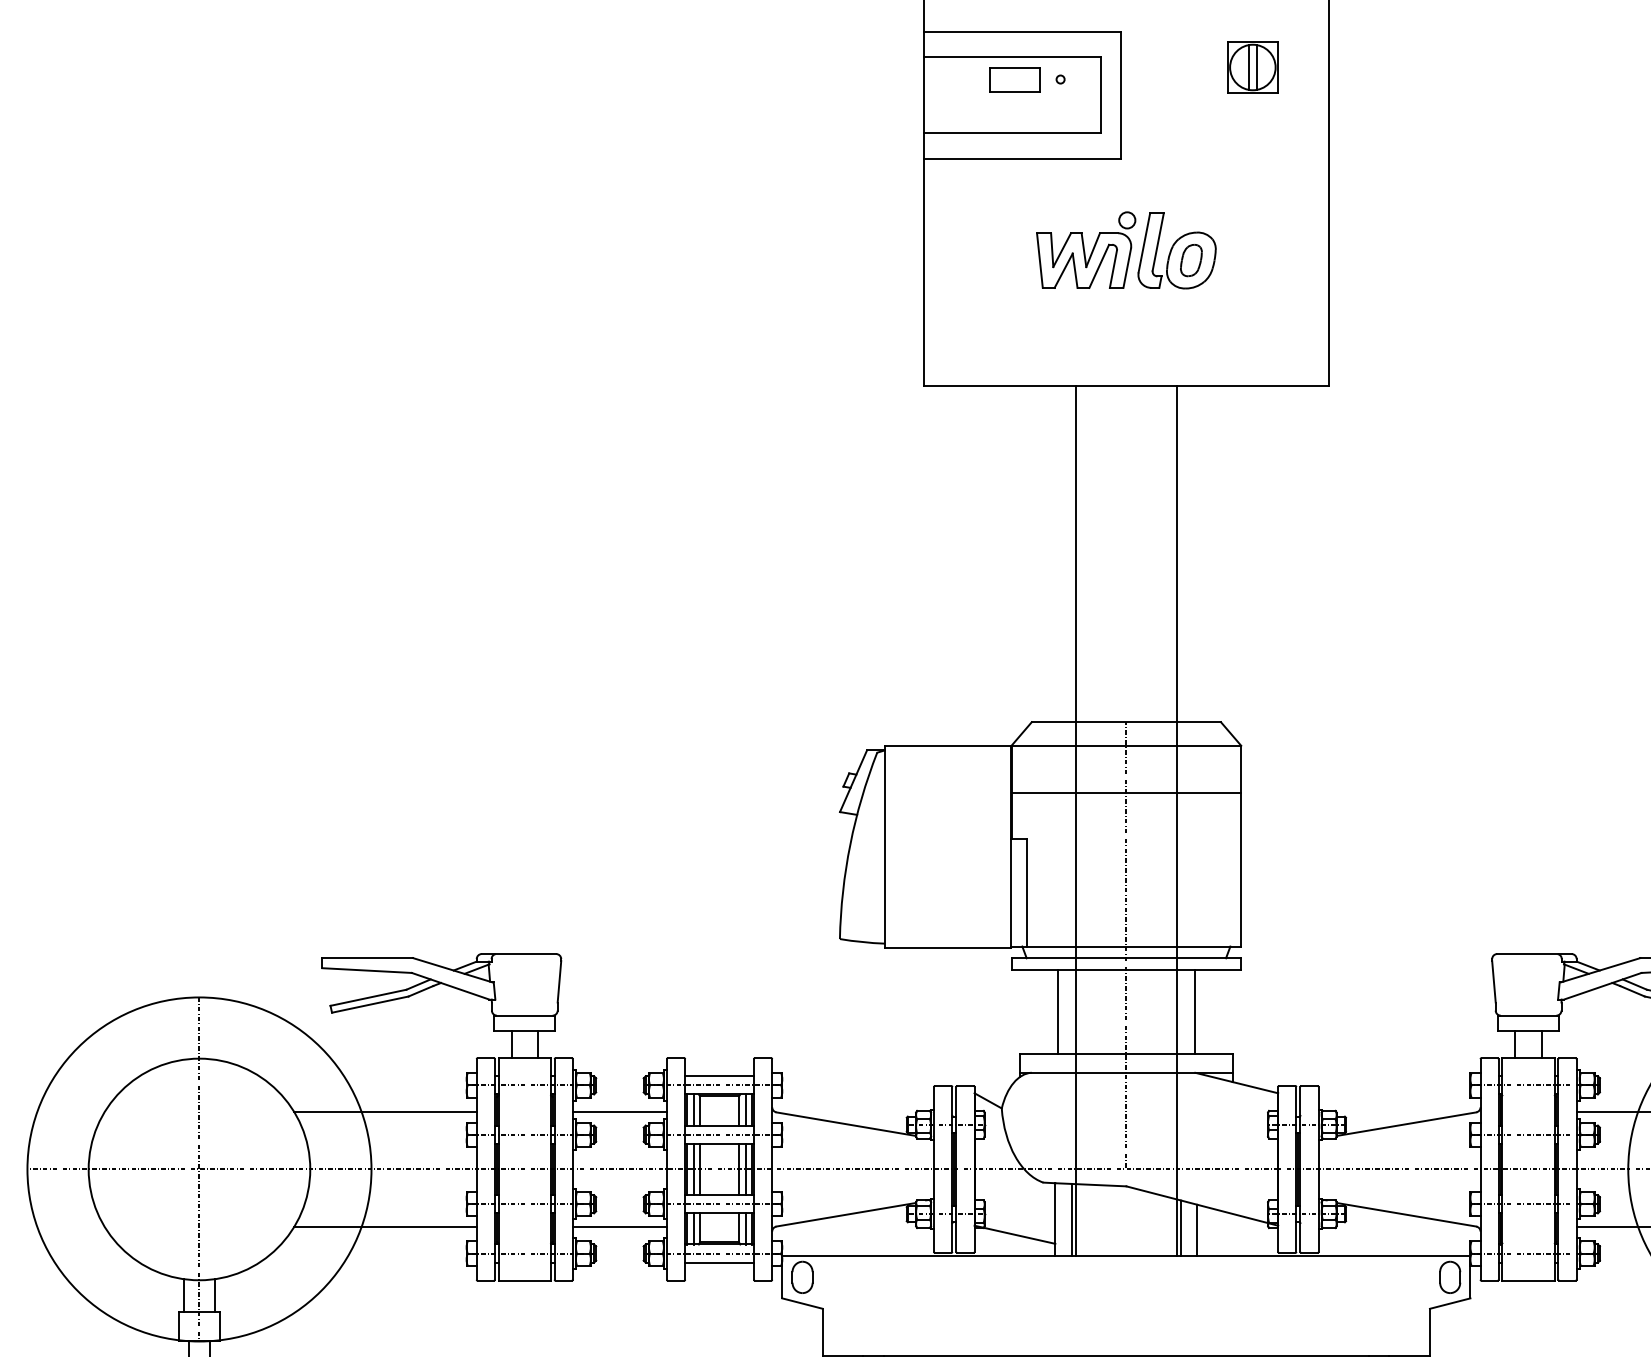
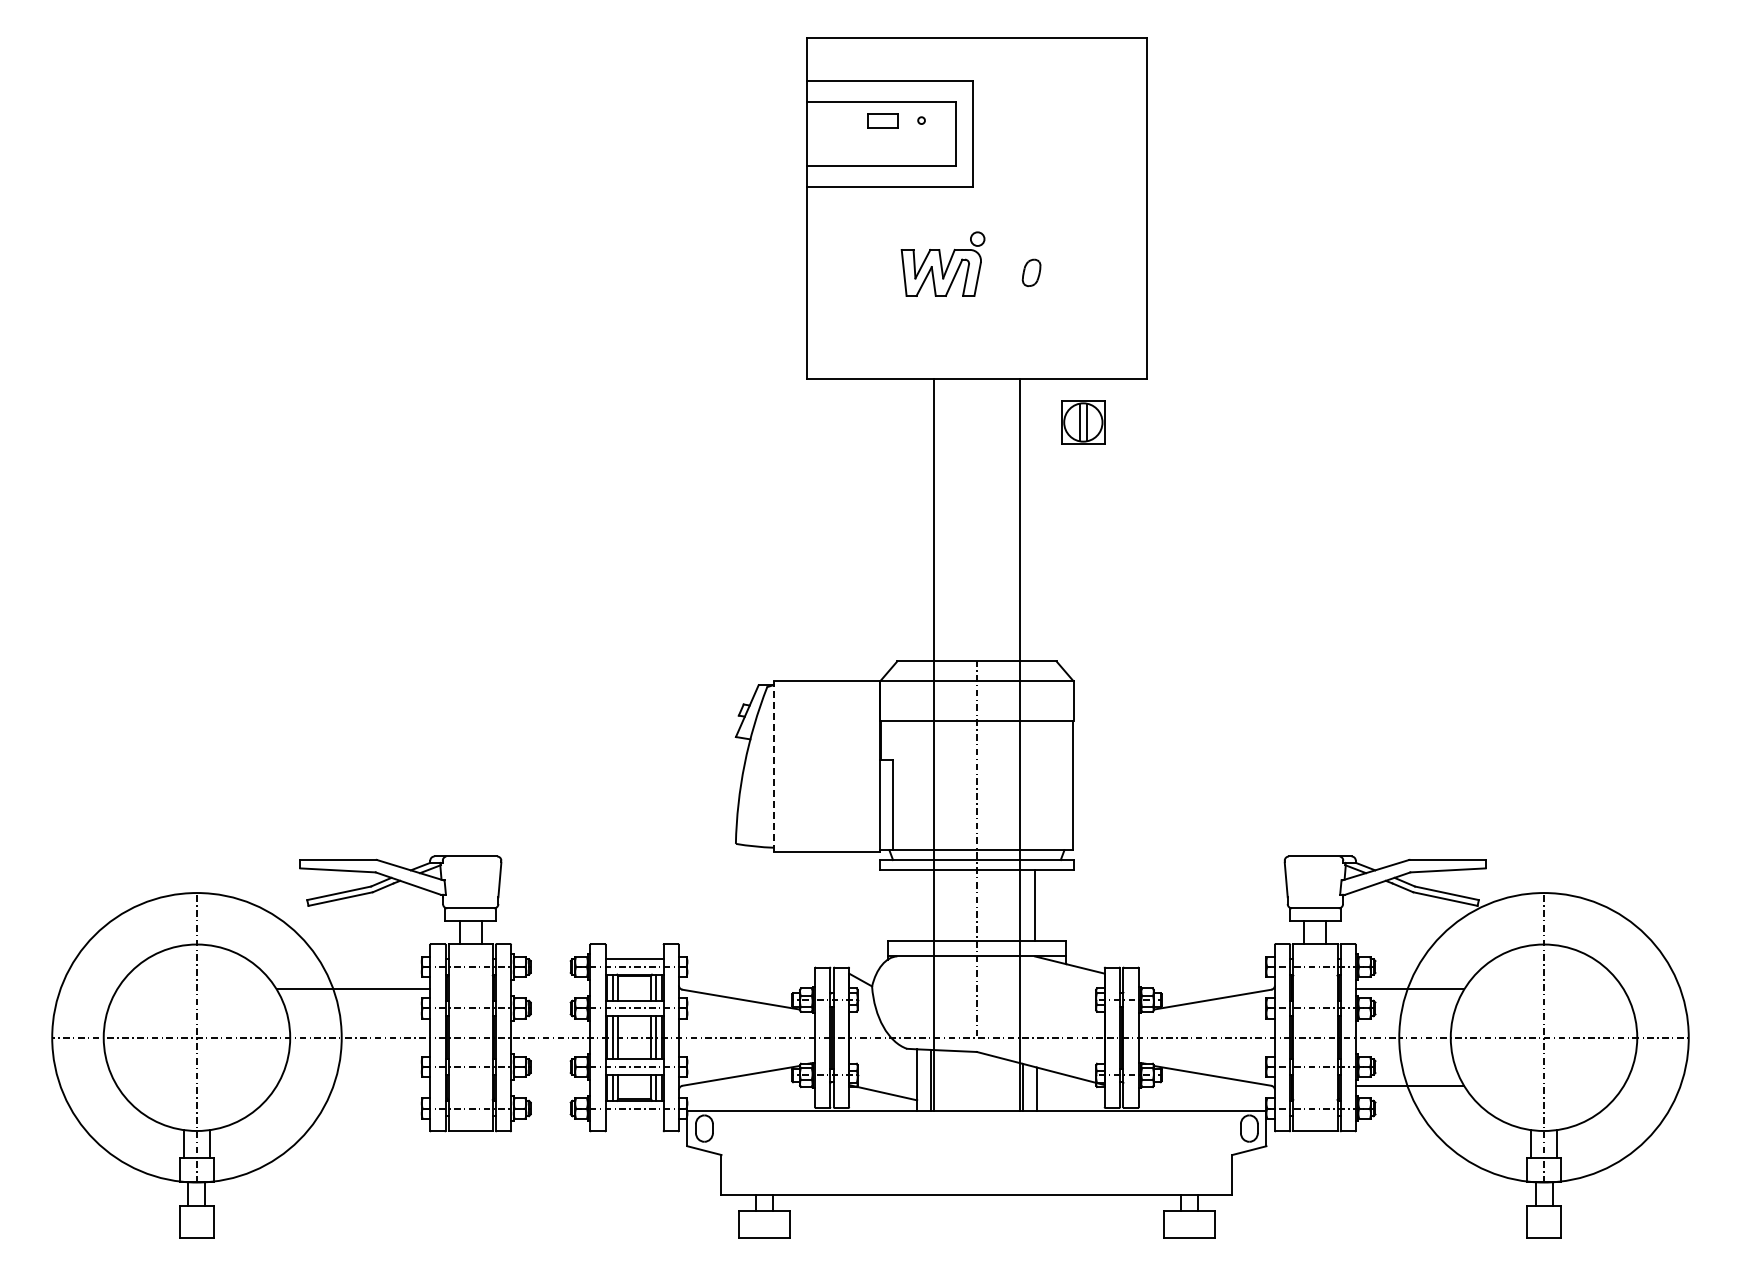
part: (1253, 67) -> (1083, 422), moved
part: (1015, 79) -> (883, 120), size x0.7
part: (1176, 250) -> (1019, 264), removed
line: (884, 845) -> (773, 765), solid -> dashed
line: (1058, 1012) -> (919, 905), removed
line: (619, 1112) -> (550, 989), removed
line: (385, 1227) -> (353, 1086), removed
line: (619, 1227) -> (550, 1086), removed
line: (719, 1263) -> (634, 1116), removed

